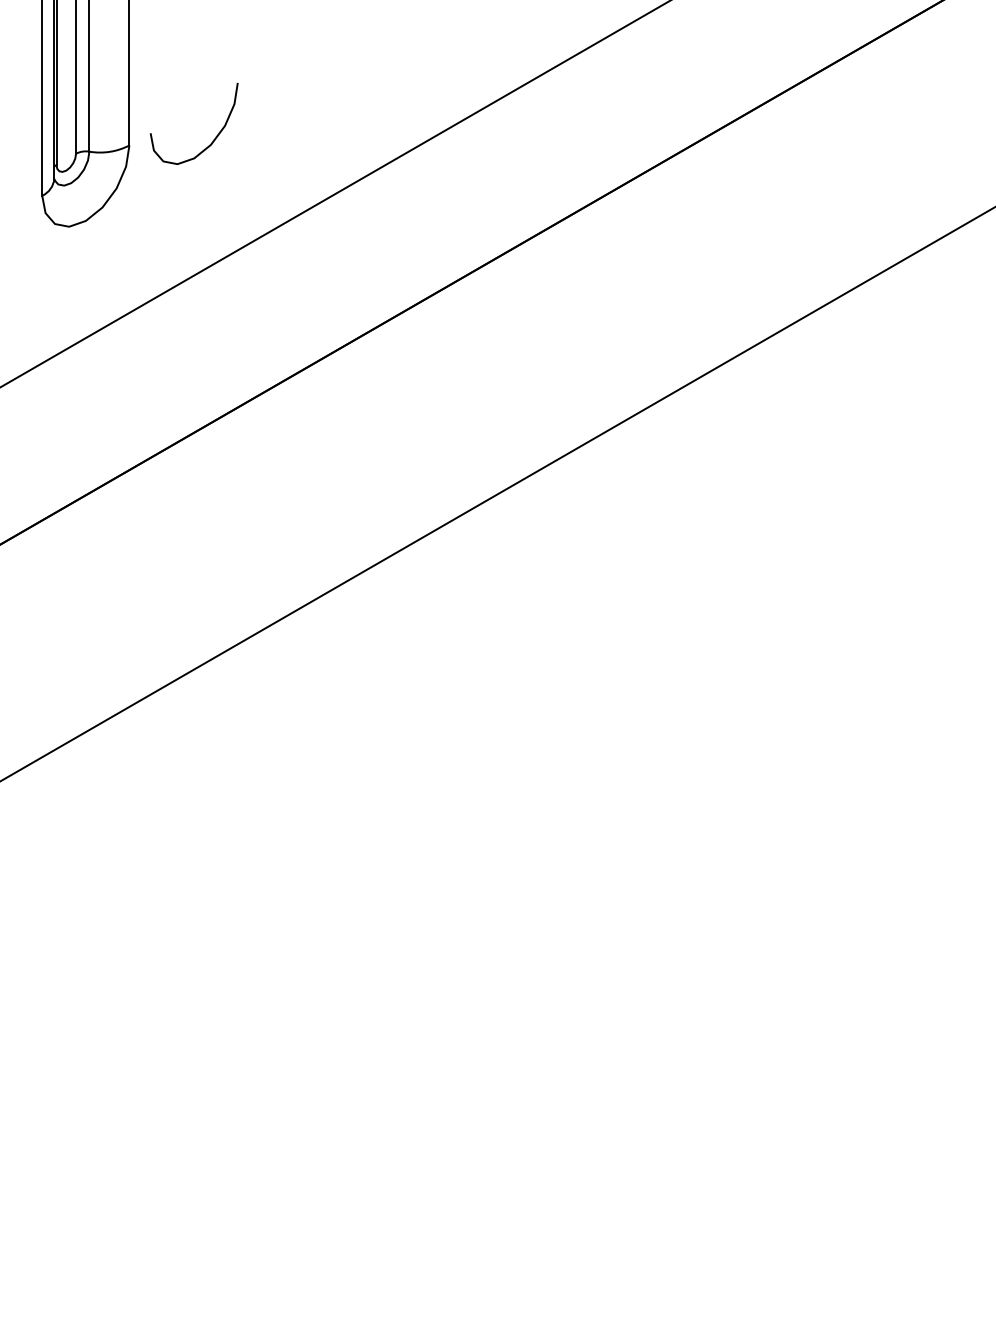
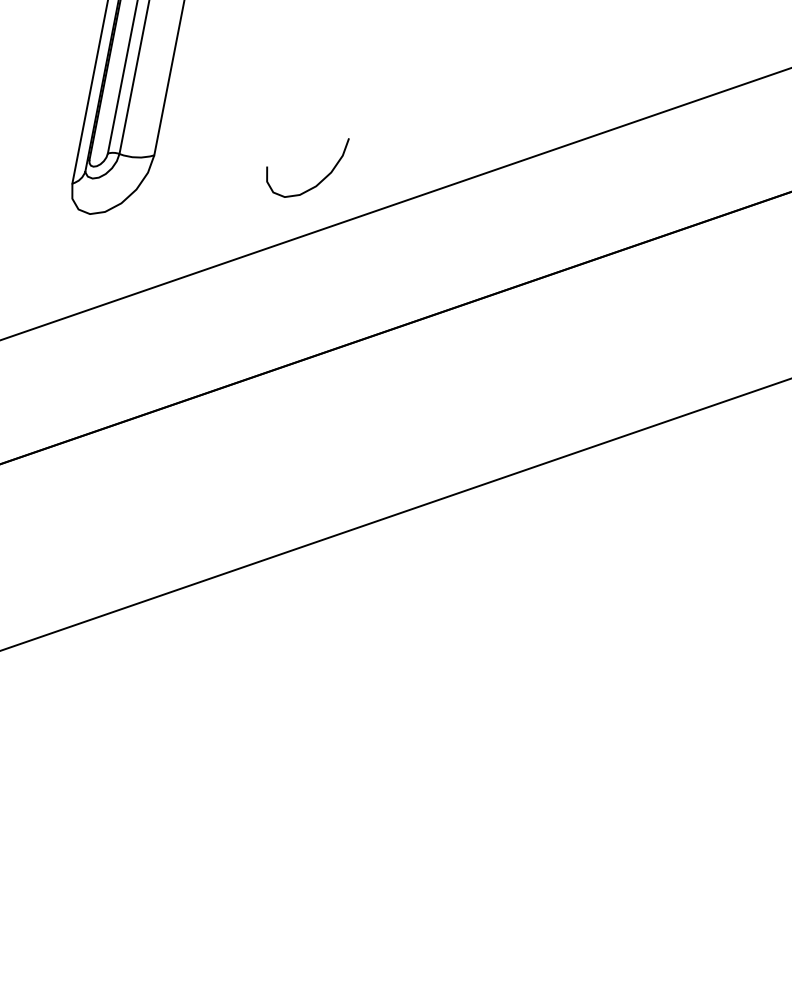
curve: (213, 139) -> (319, 182), moved

